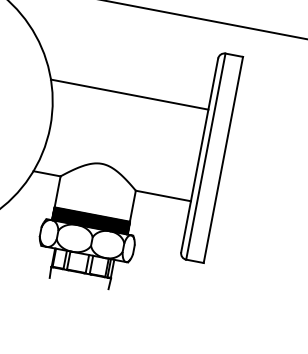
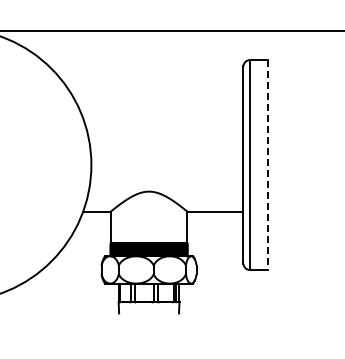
line: (129, 94) -> (163, 118), removed
line: (223, 160) -> (267, 165), solid -> dashed

